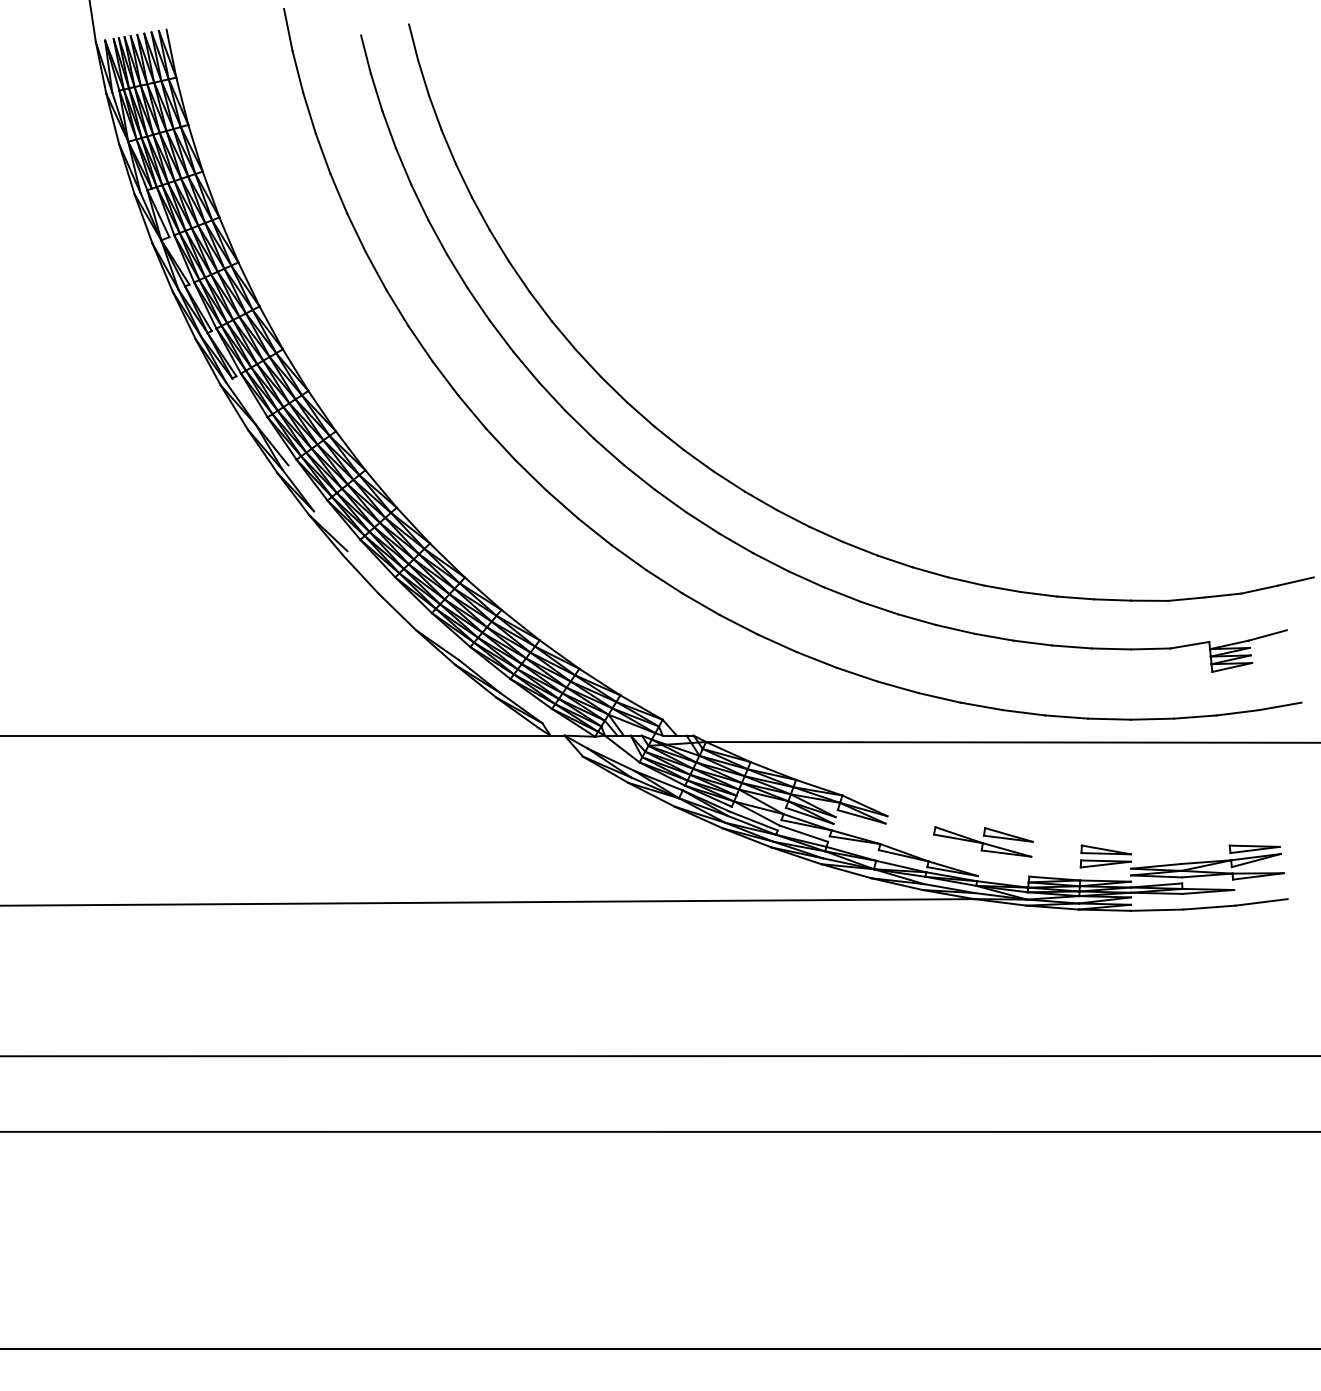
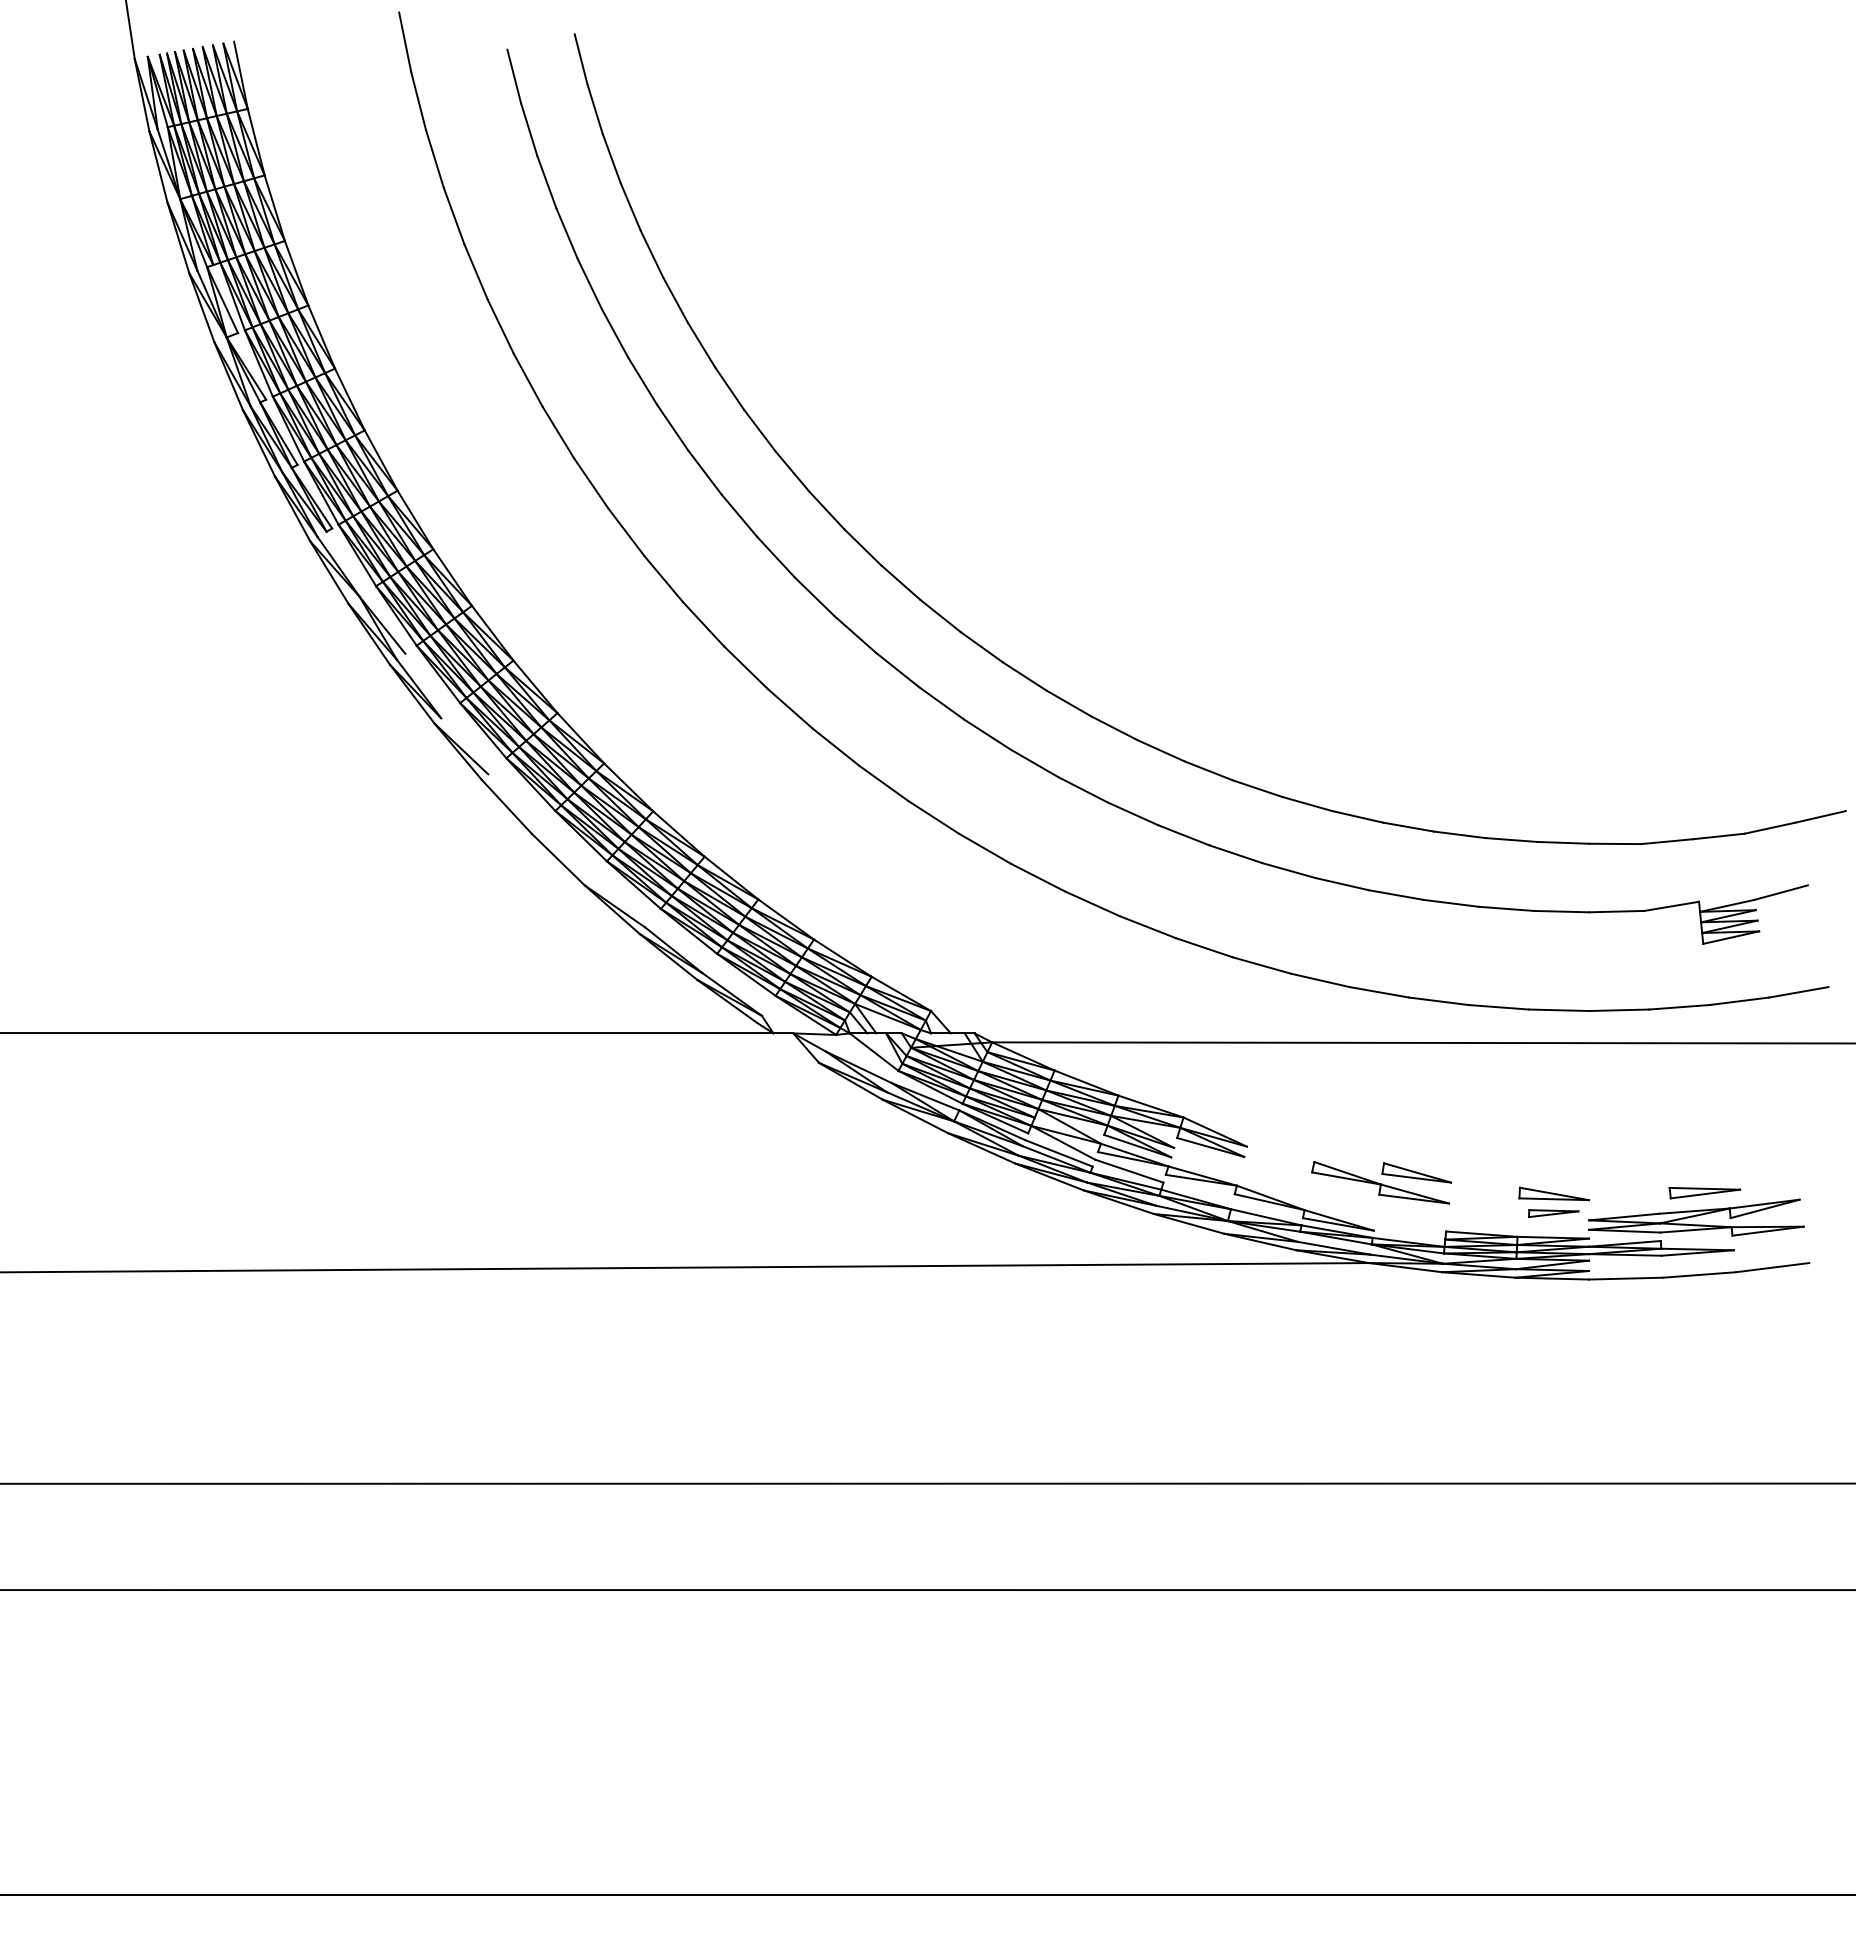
part: (1254, 849) -> (1704, 1193), moved
part: (1105, 863) -> (1553, 1213), size x0.7

